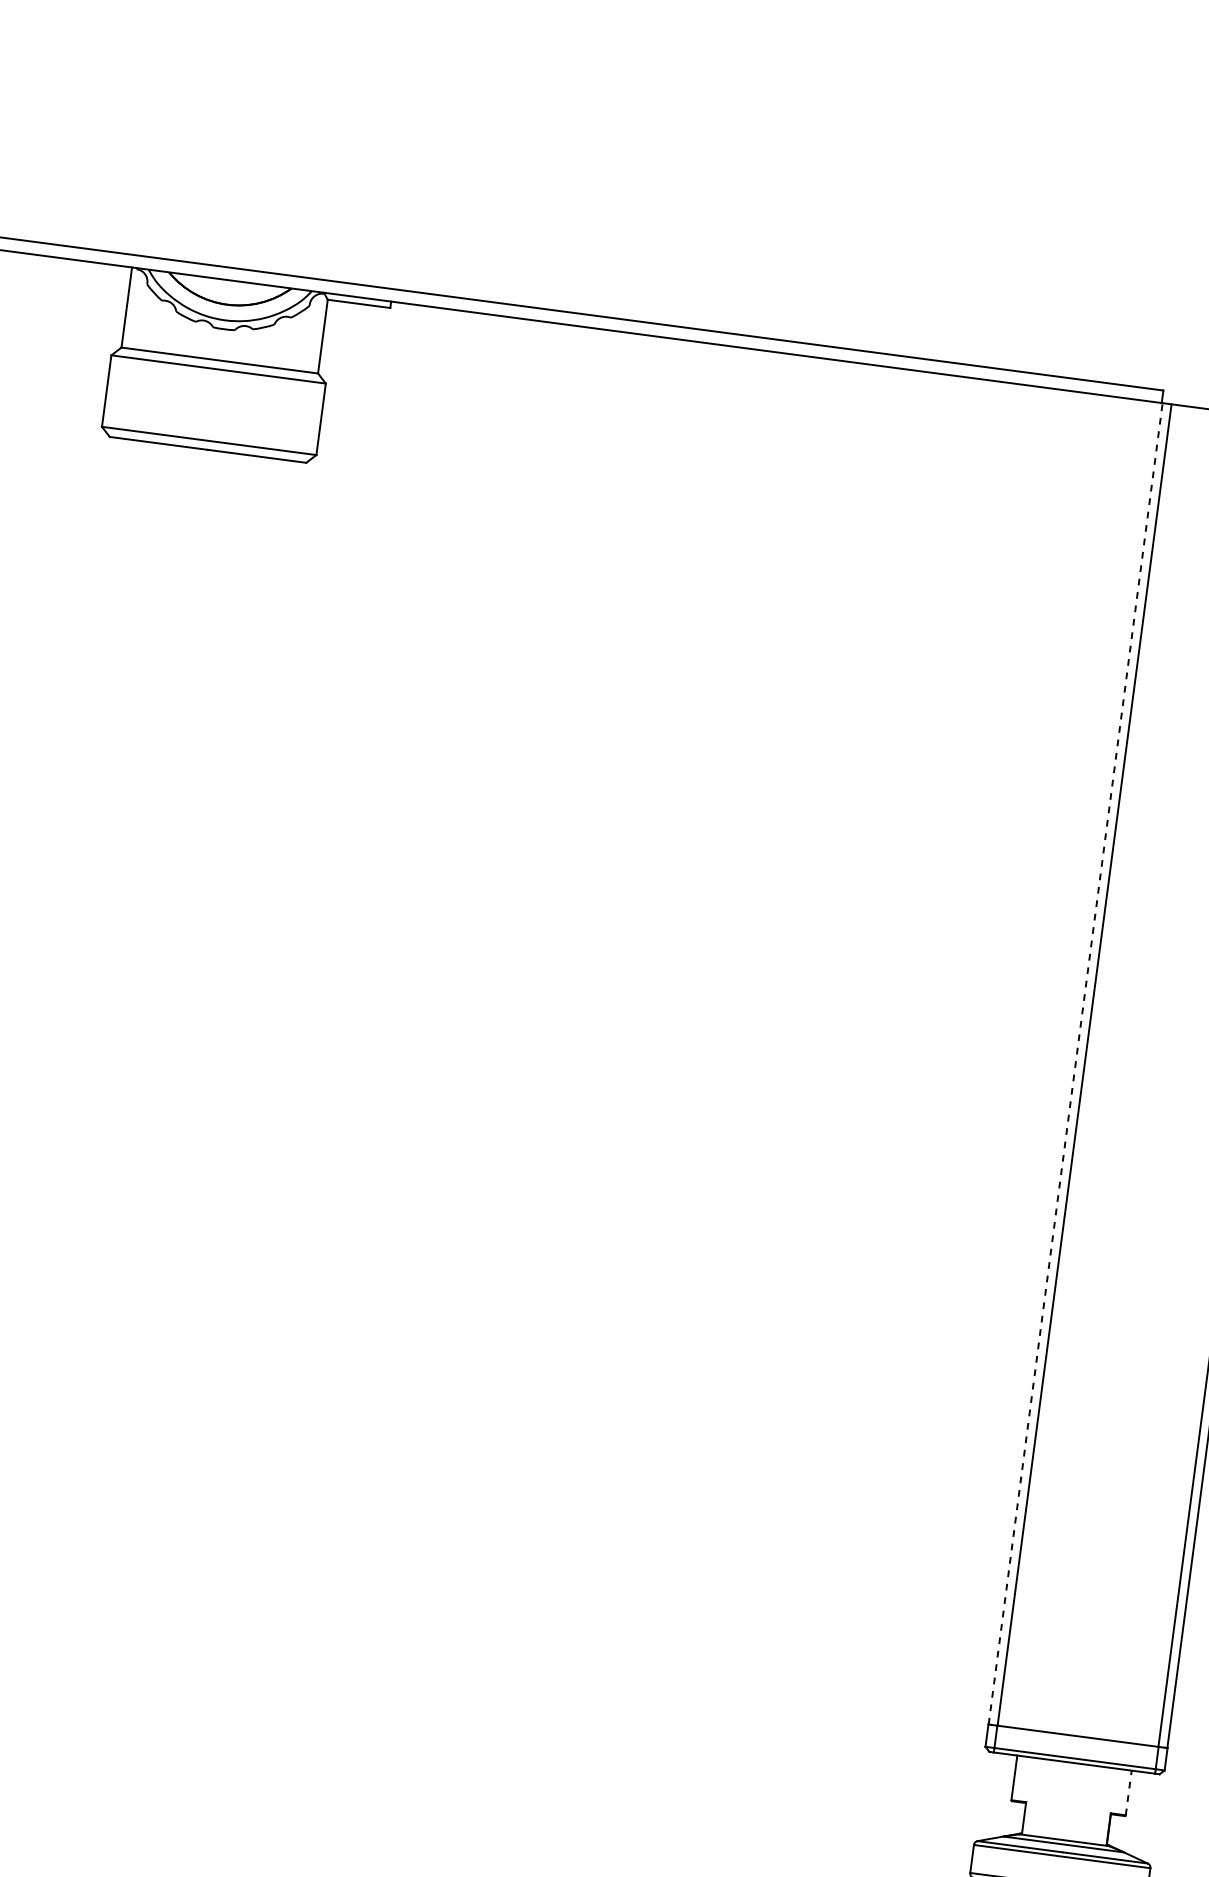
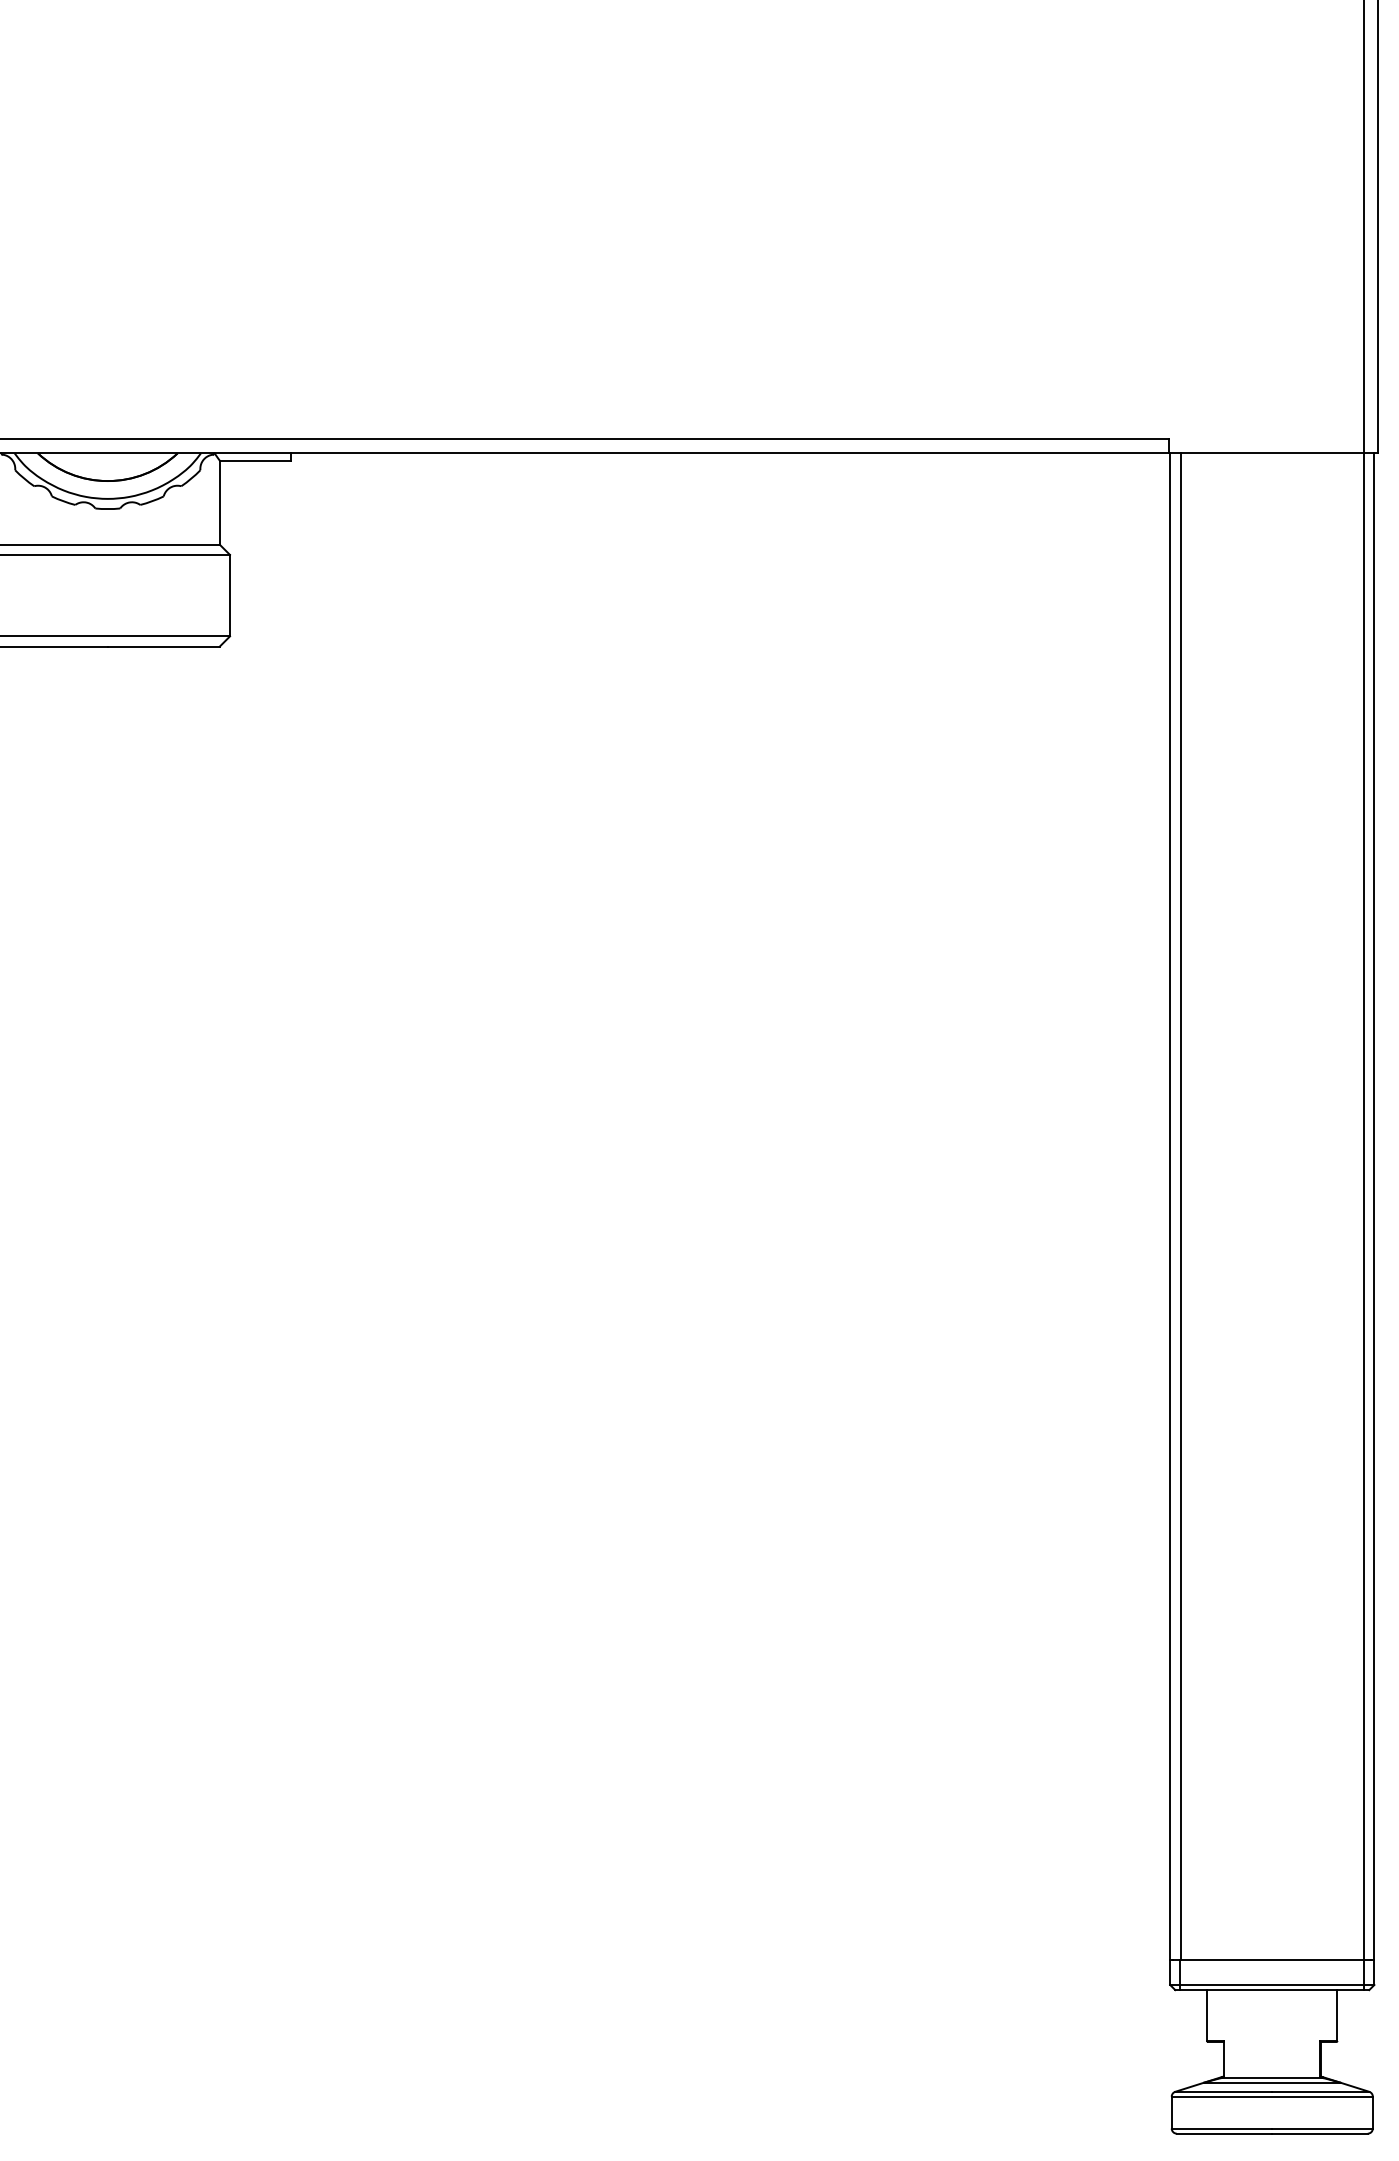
line: (1075, 1062) -> (1170, 1205), dashed -> solid
line: (1128, 1792) -> (1337, 2015), dashed -> solid

